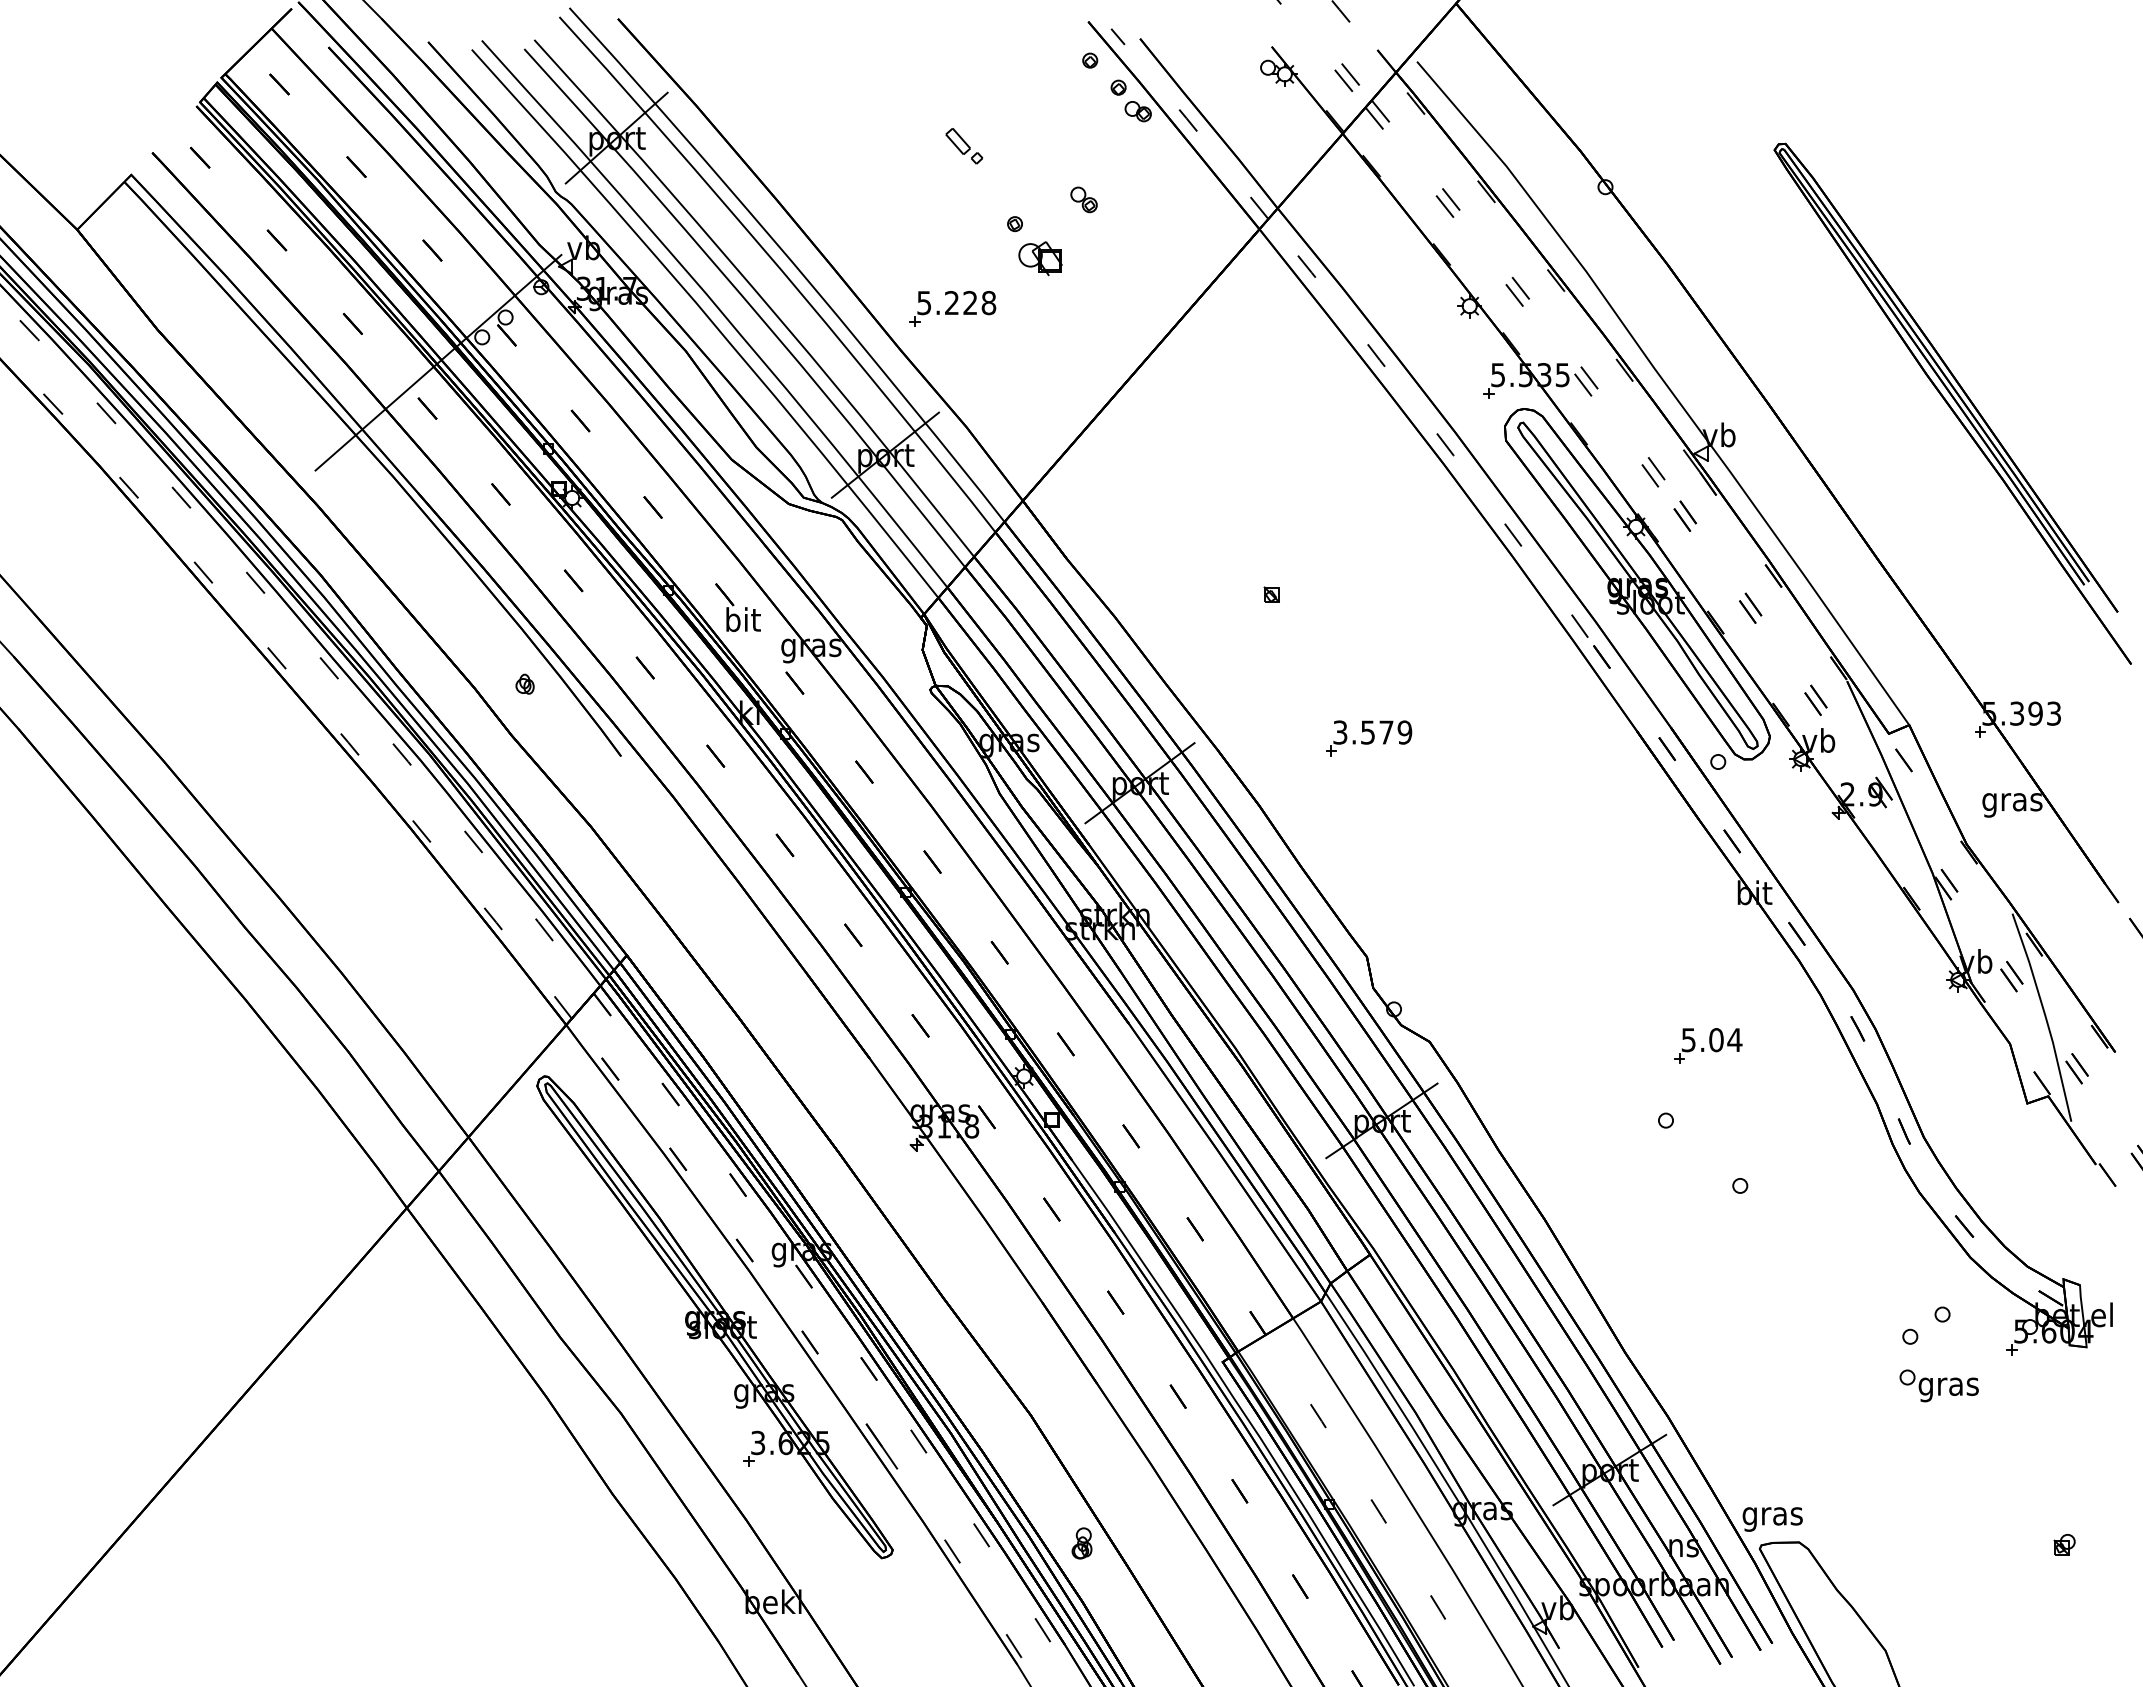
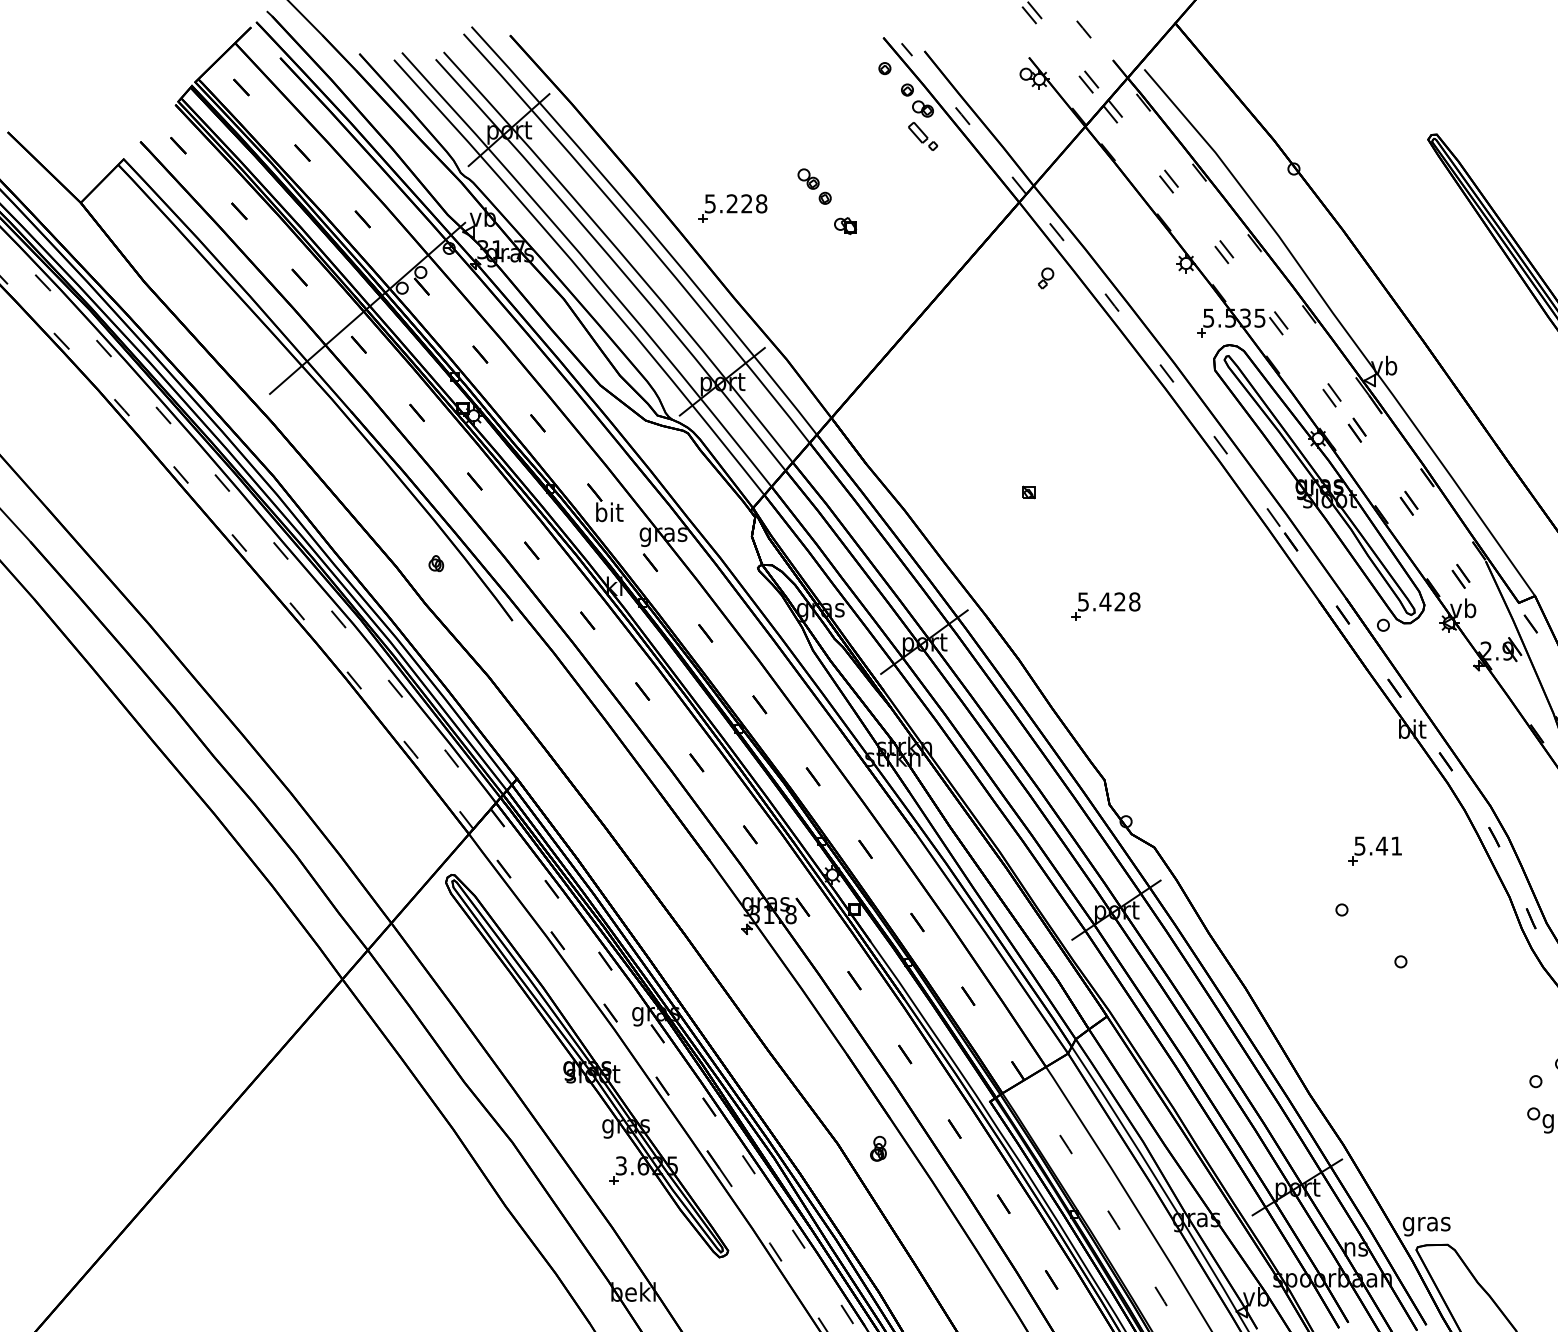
part: (964, 146) -> (923, 136), moved
part: (1083, 199) -> (808, 178), moved
part: (1040, 259) -> (845, 226), size x0.62
part: (952, 308) -> (732, 208), moved
part: (1293, 324) -> (1046, 278), added
text: (1373, 732) -> (1109, 601), 3.579 -> 5.428
text: (1725, 1040) -> (1389, 846), 5.04 -> 5.41
part: (1081, 1543) -> (877, 1148), moved

